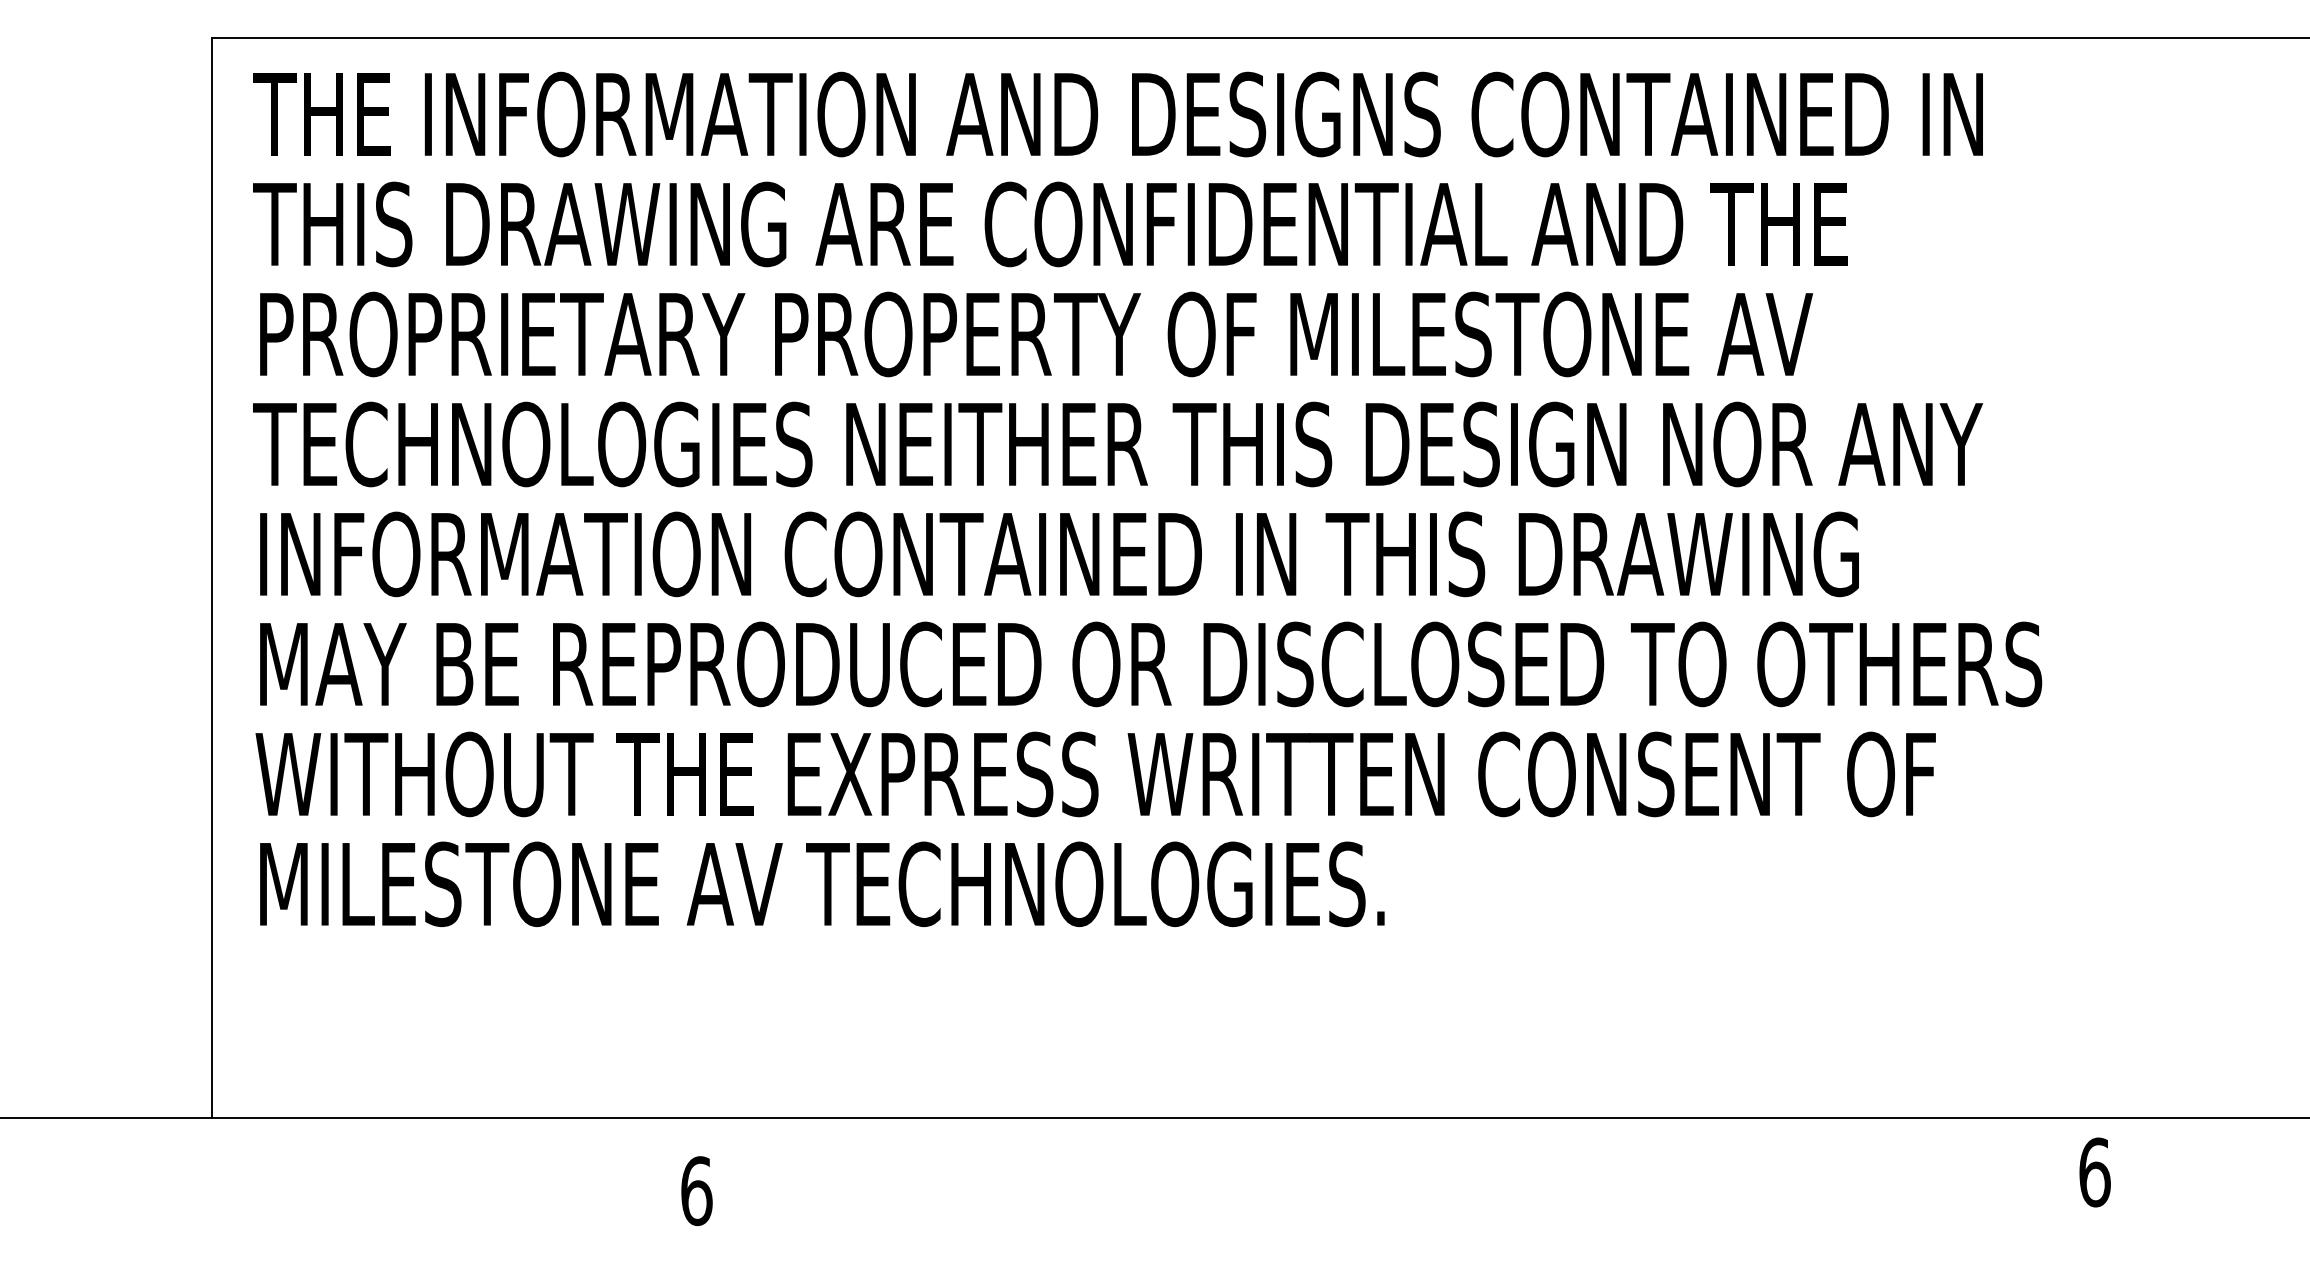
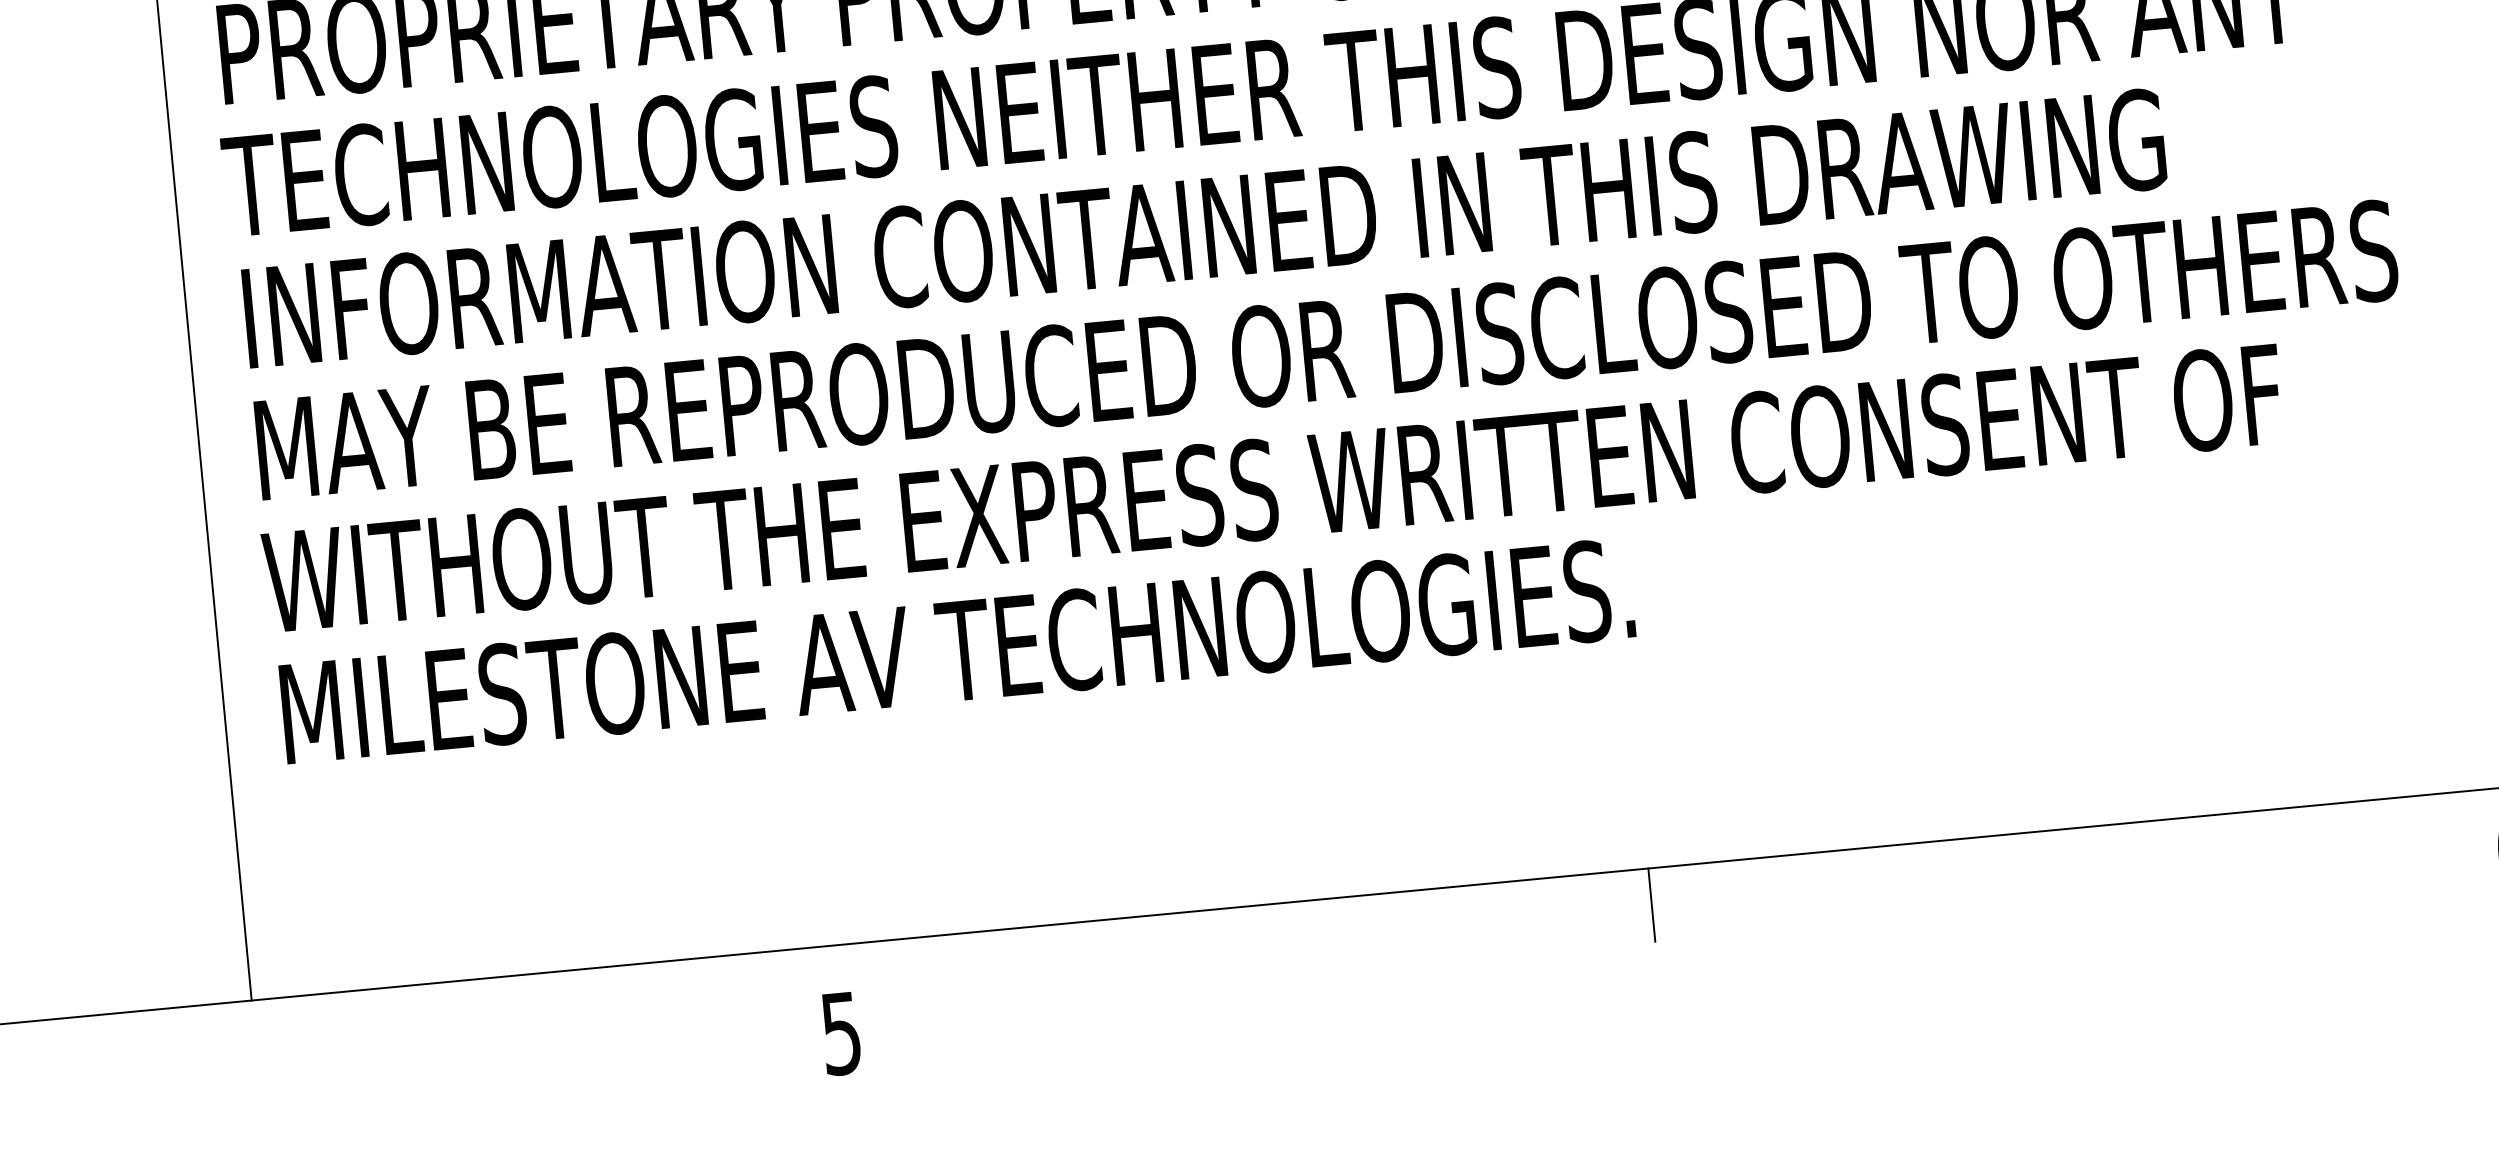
line: (1376, 1147) -> (1652, 904), added
text: (696, 1191) -> (841, 1034), 6 -> 5

